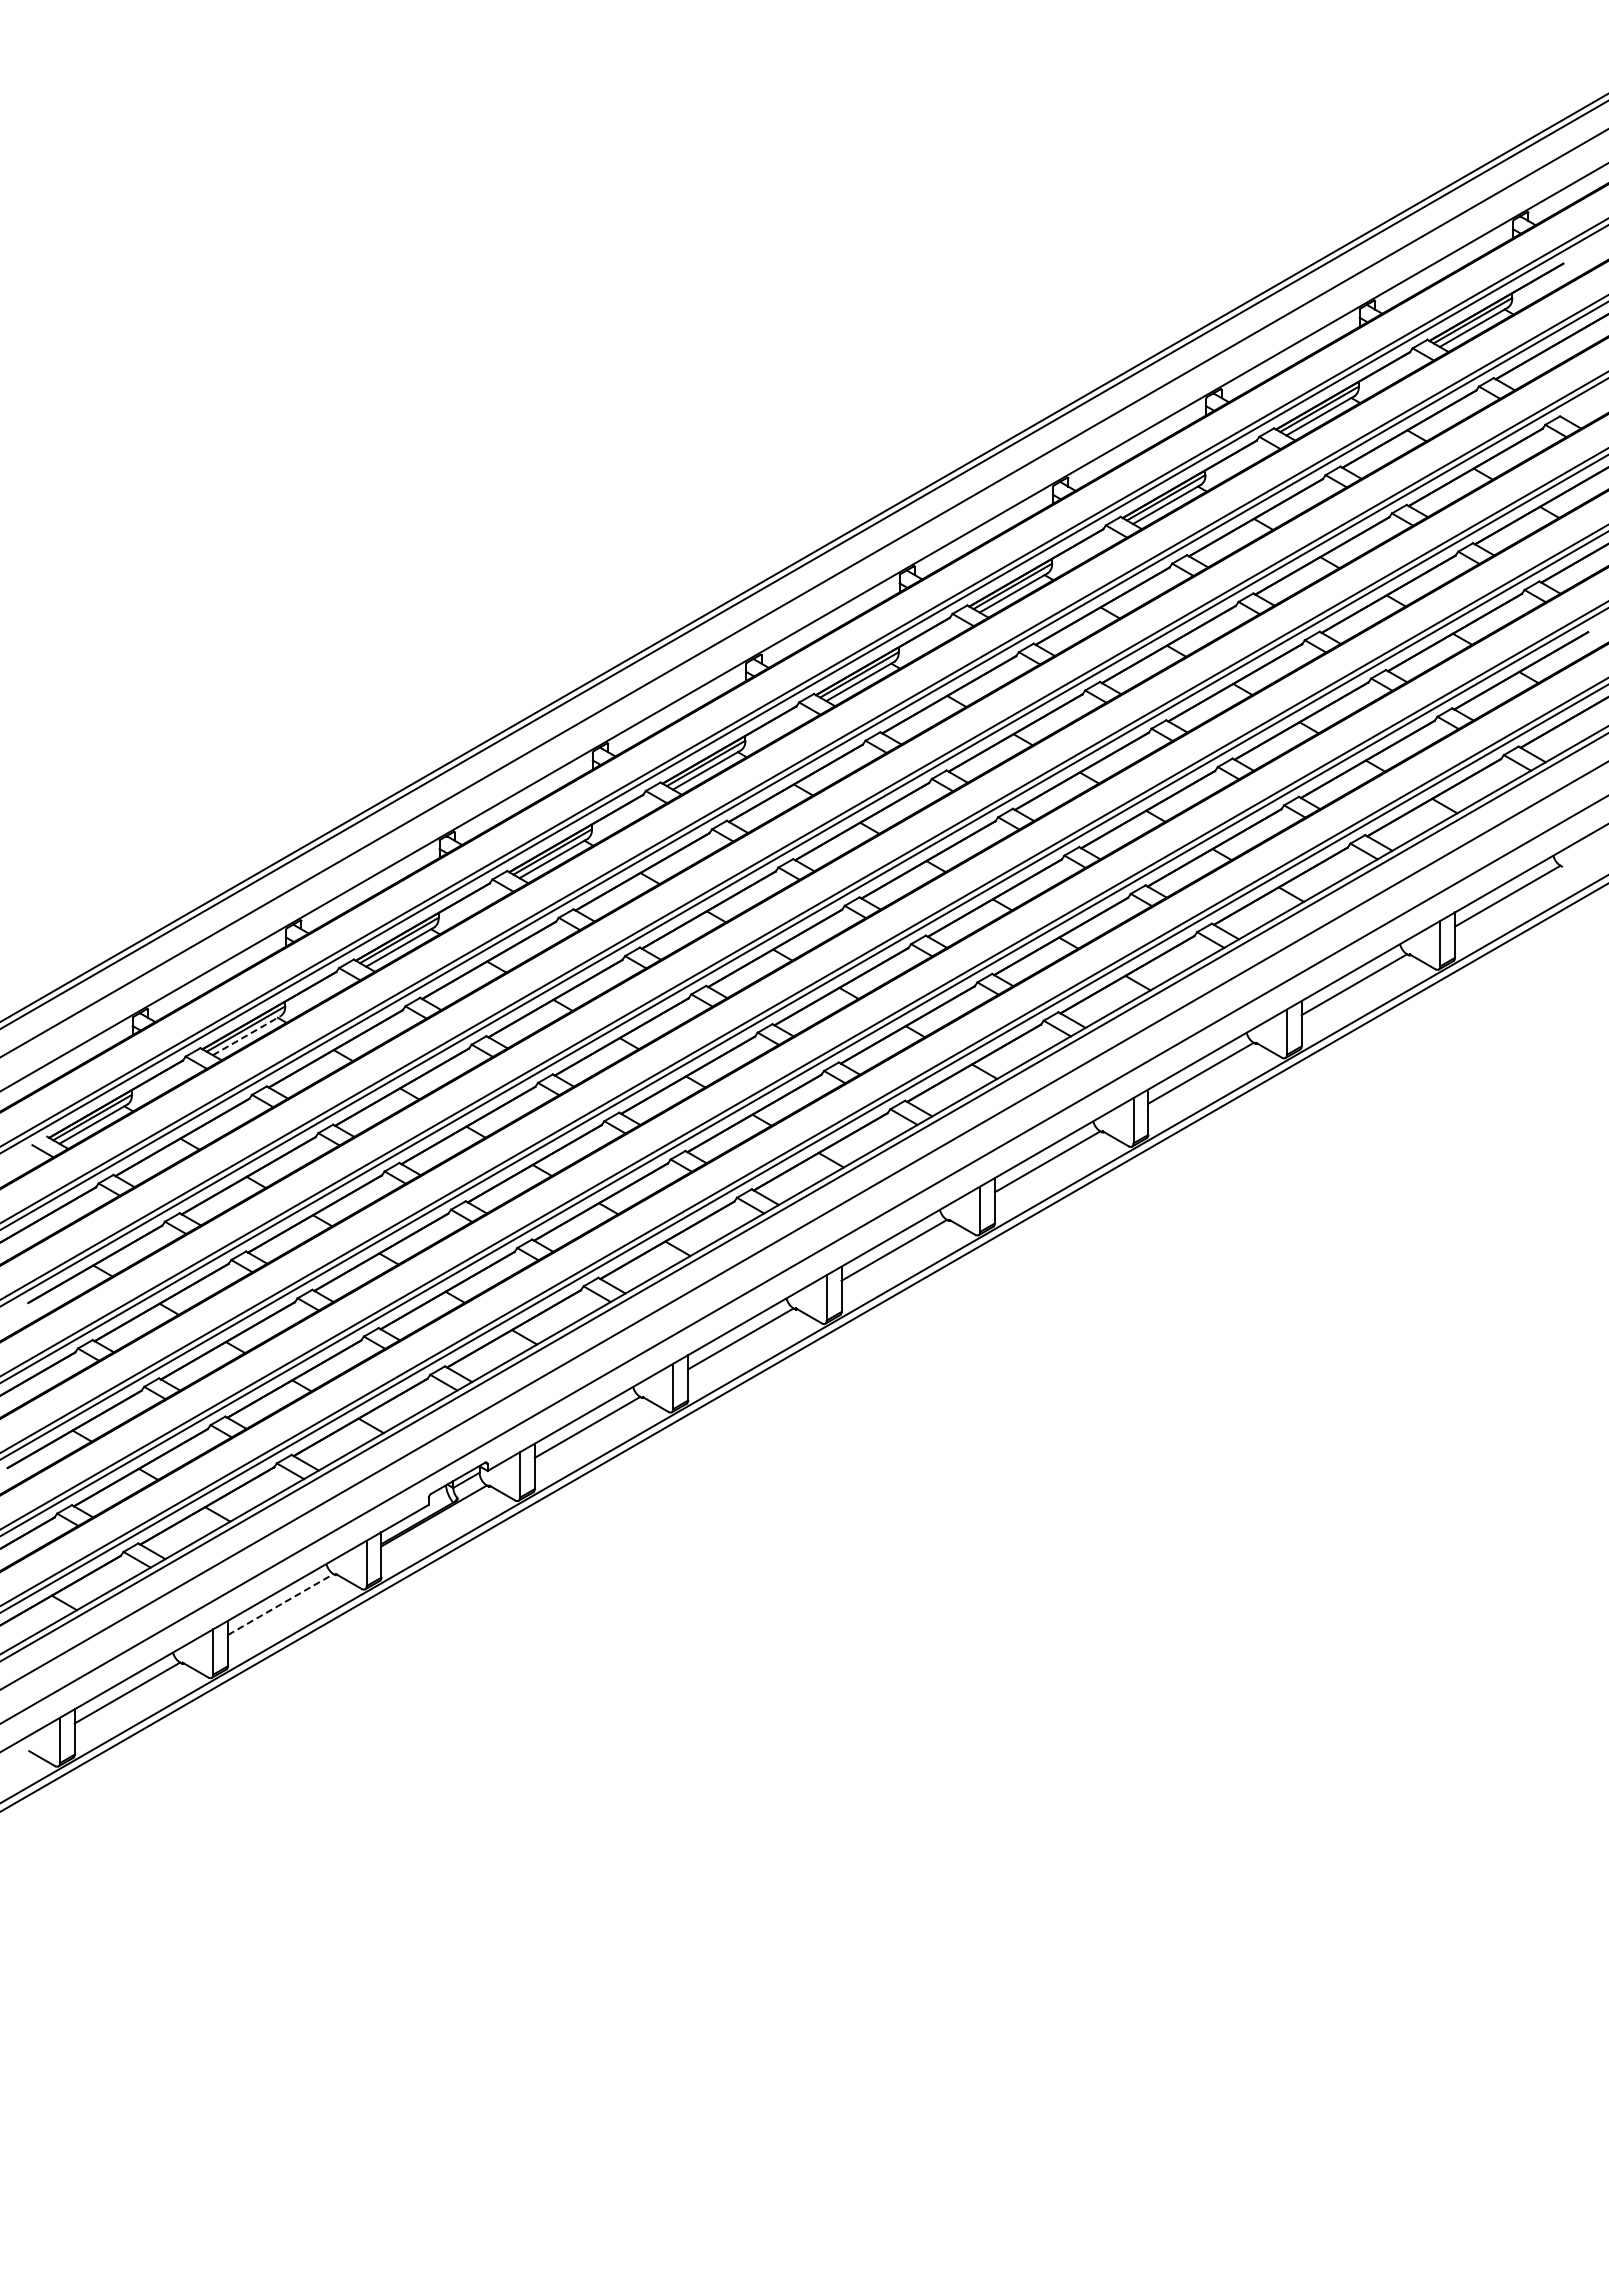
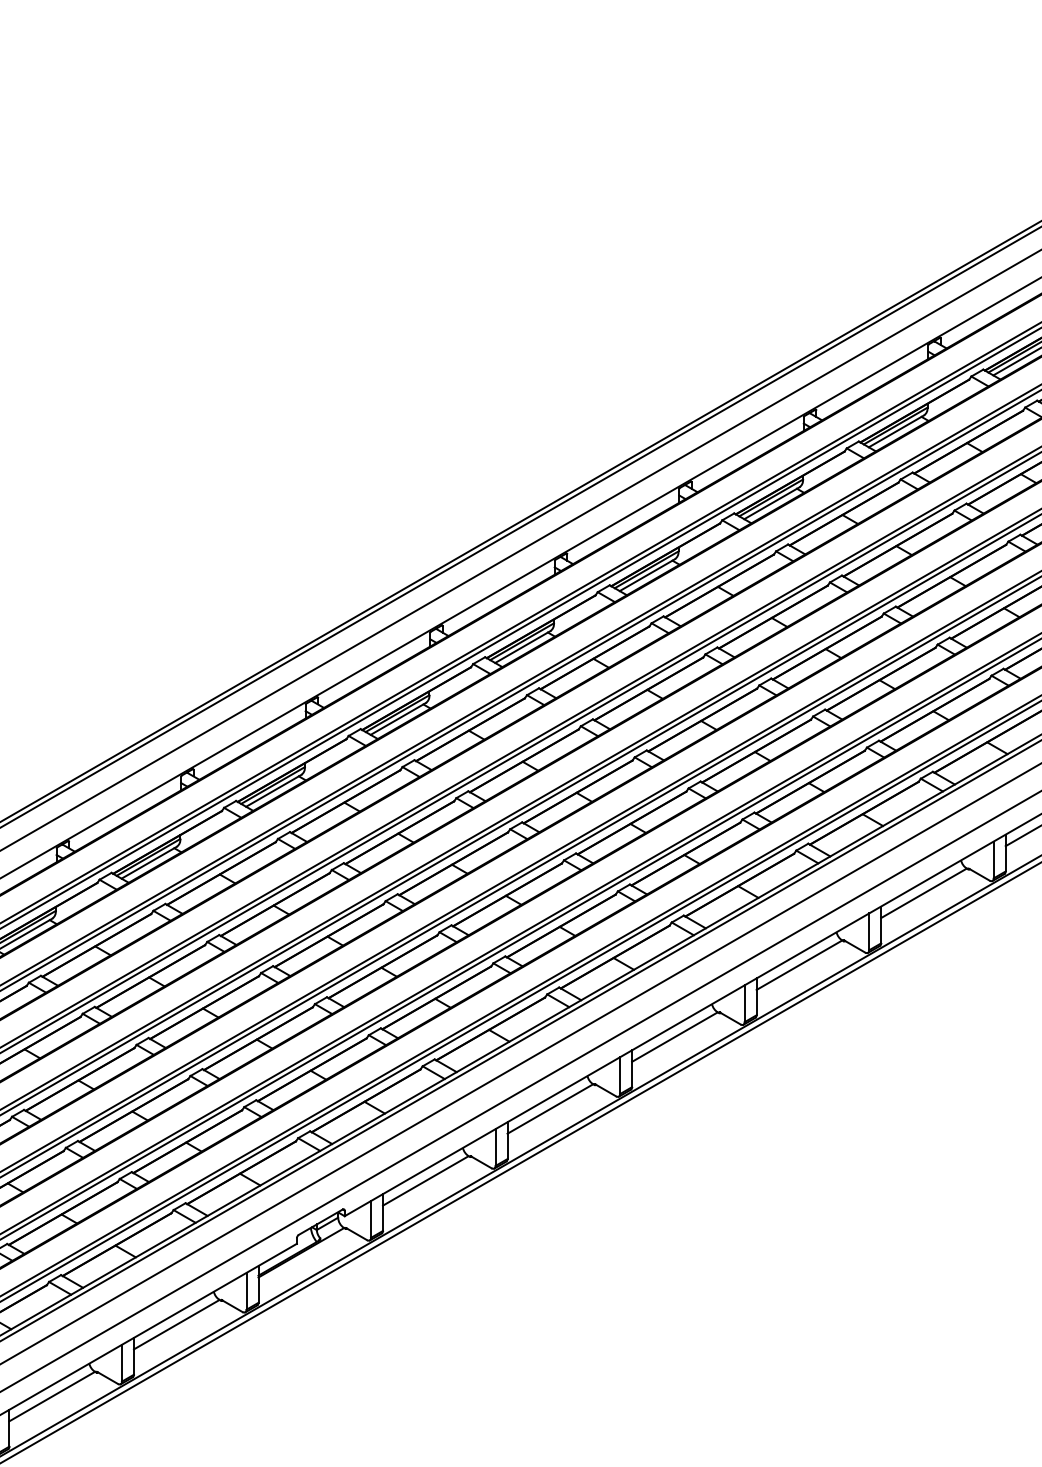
line: (247, 1035) -> (149, 862), dashed -> solid
line: (280, 1604) -> (176, 1324), dashed -> solid

